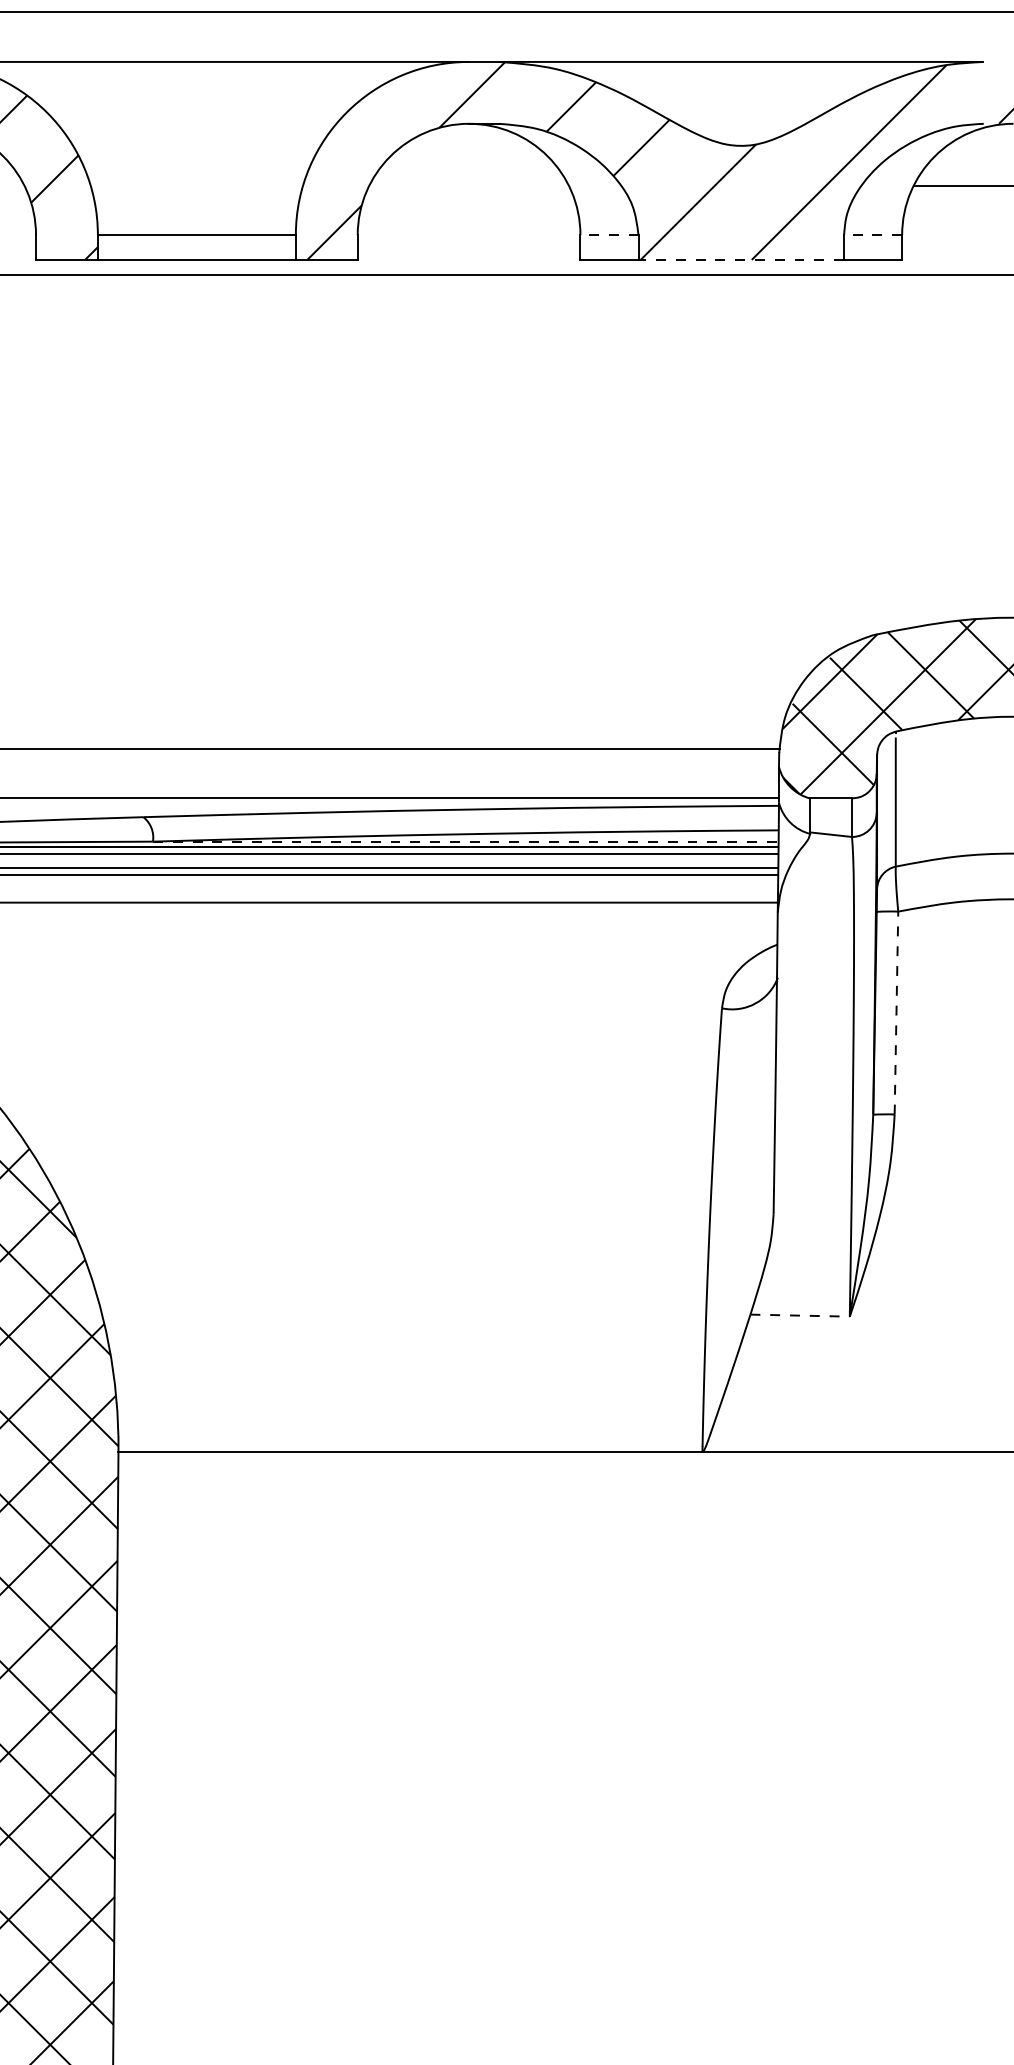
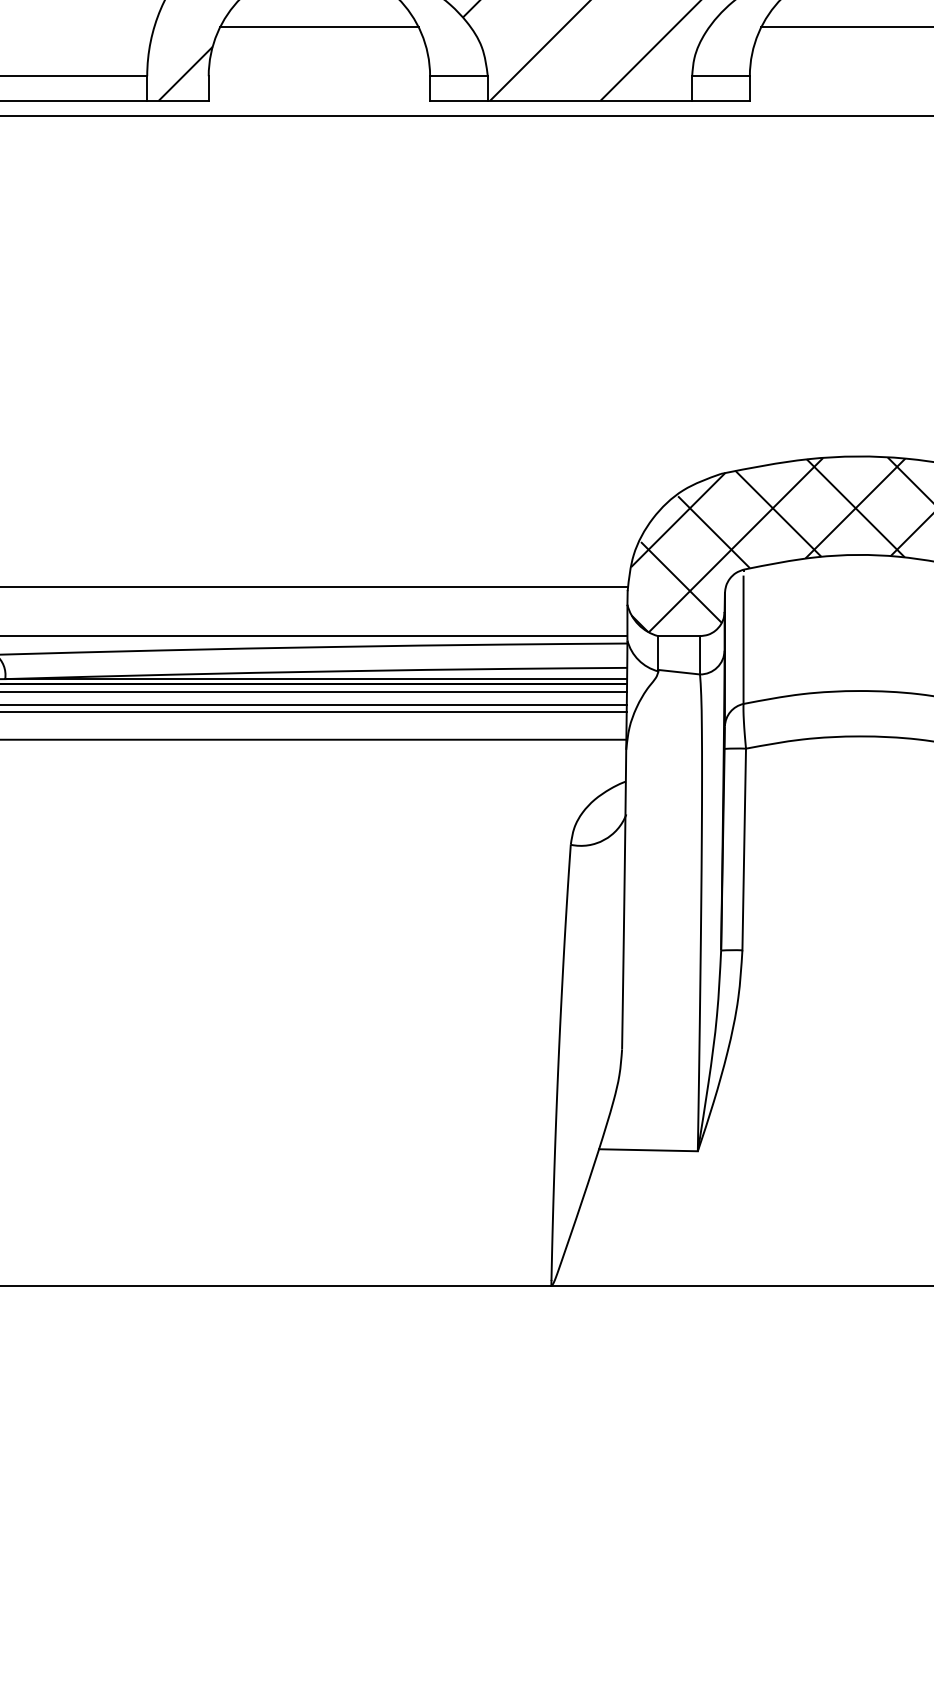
line: (468, 185) -> (318, 26), added
line: (608, 235) -> (457, 76), dashed -> solid
line: (873, 235) -> (721, 76), dashed -> solid
line: (741, 259) -> (590, 100), dashed -> solid
line: (465, 841) -> (315, 678), dashed -> solid
line: (896, 1012) -> (744, 848), dashed -> solid
line: (800, 1315) -> (648, 1150), dashed -> solid

